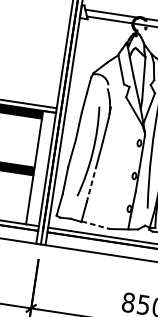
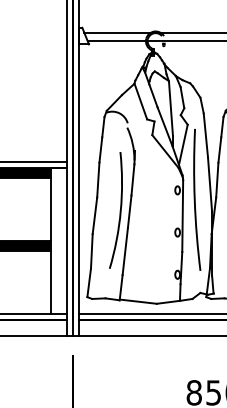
line: (91, 184) -> (125, 251), dashed -> solid
line: (95, 225) -> (138, 301), dashed -> solid

